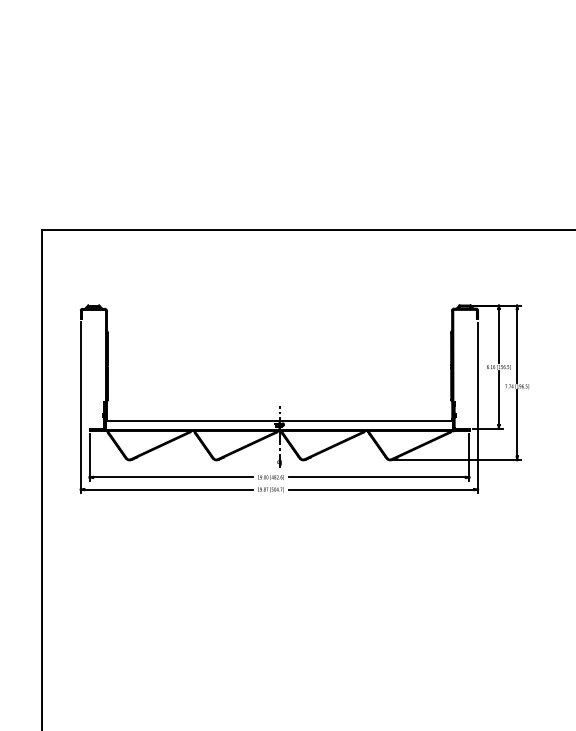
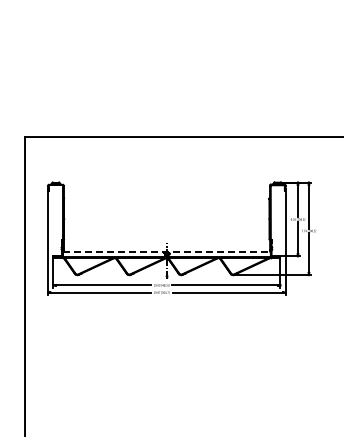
line: (278, 420) -> (166, 251), solid -> dashed

